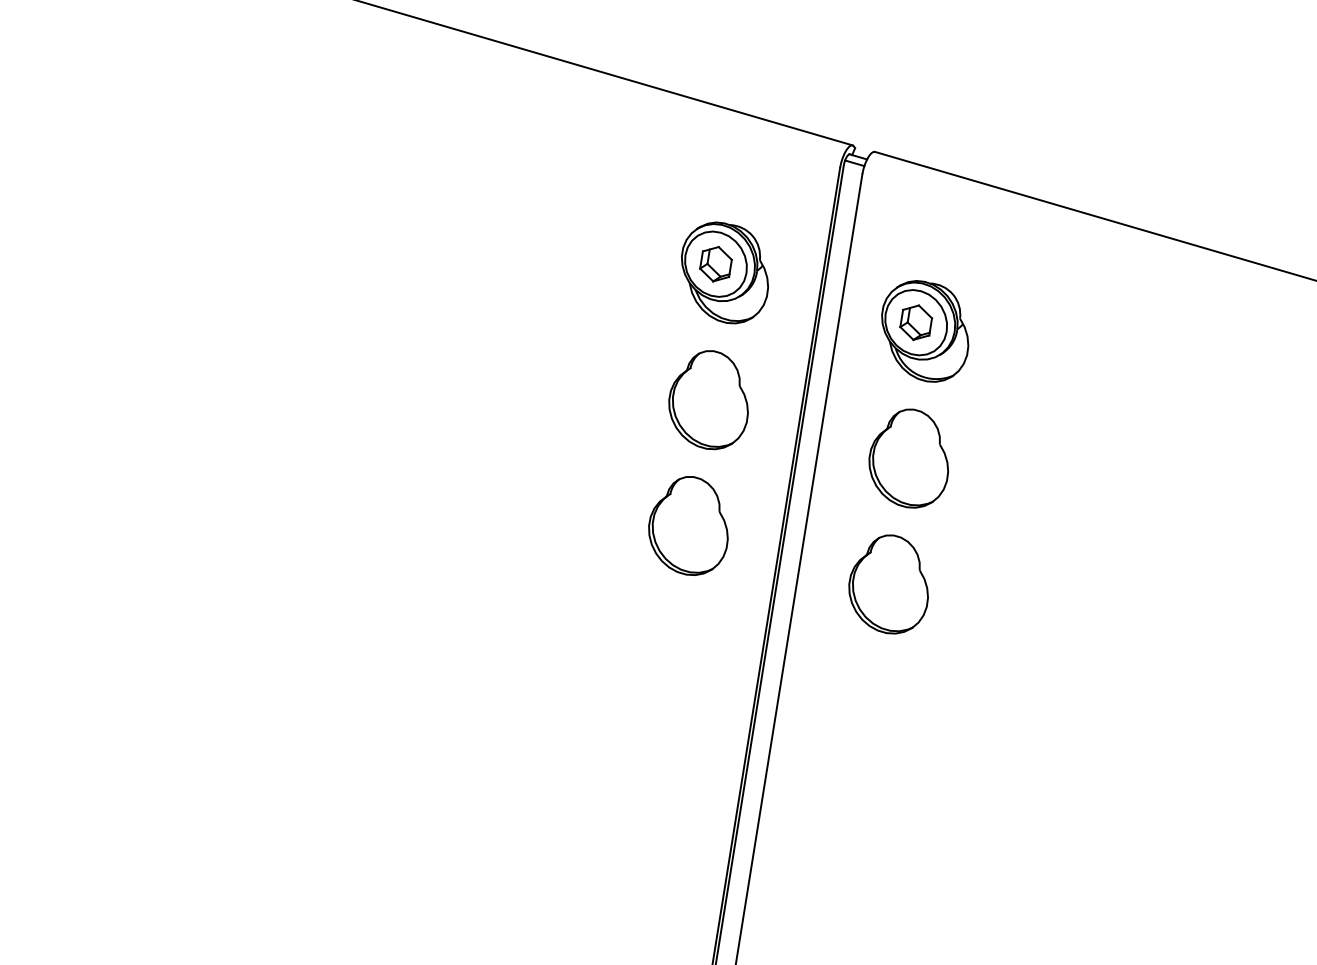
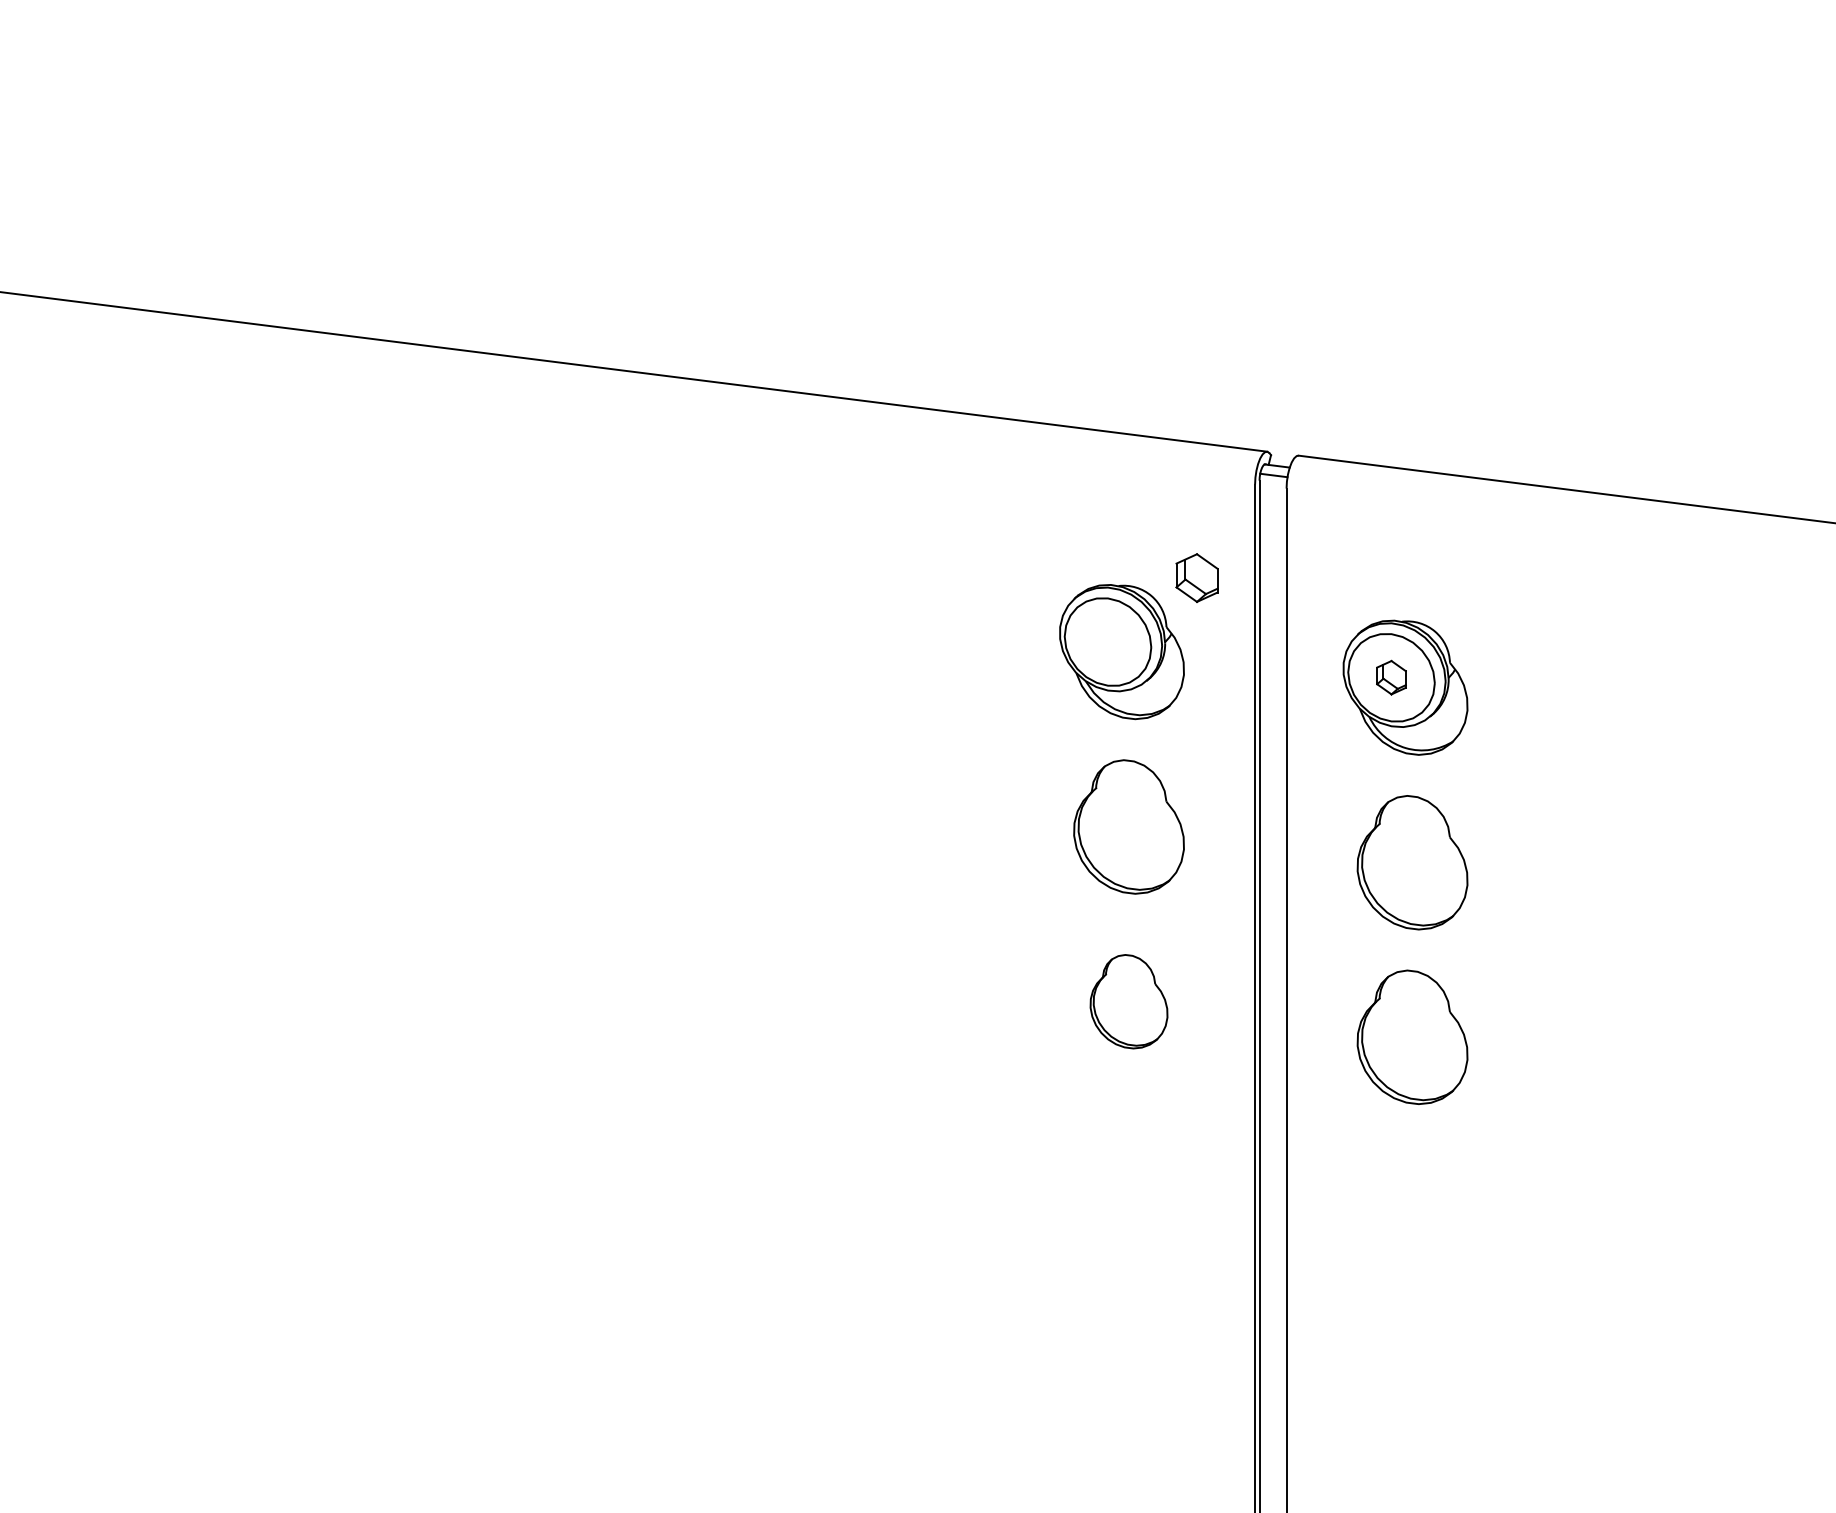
part: (715, 263) -> (1196, 577), moved
part: (916, 322) -> (1391, 677), size x0.7
part: (689, 525) -> (1128, 1001), size x0.7

